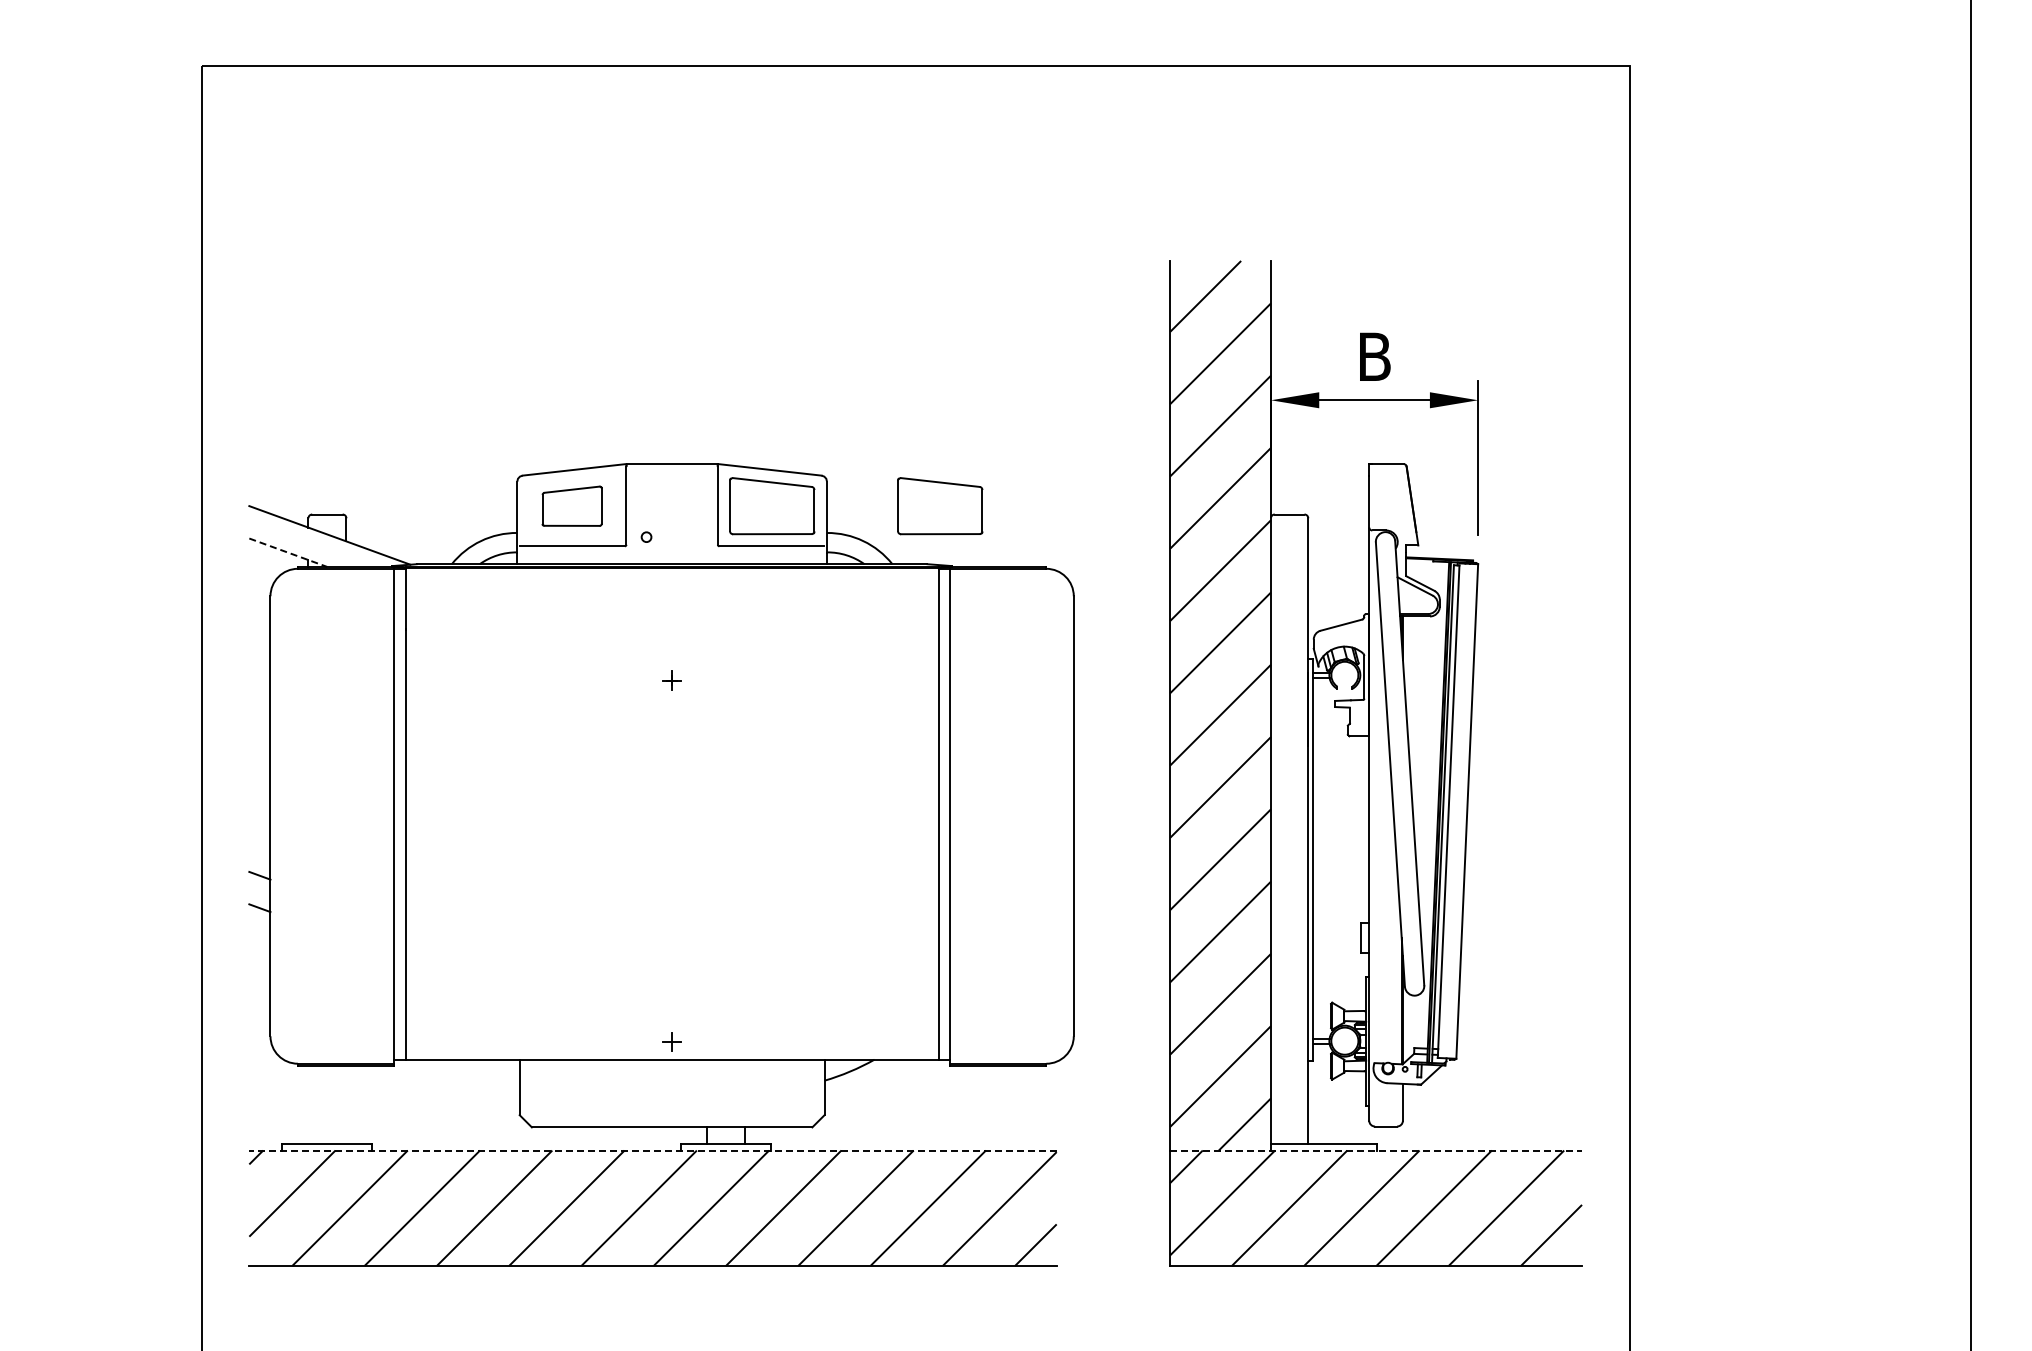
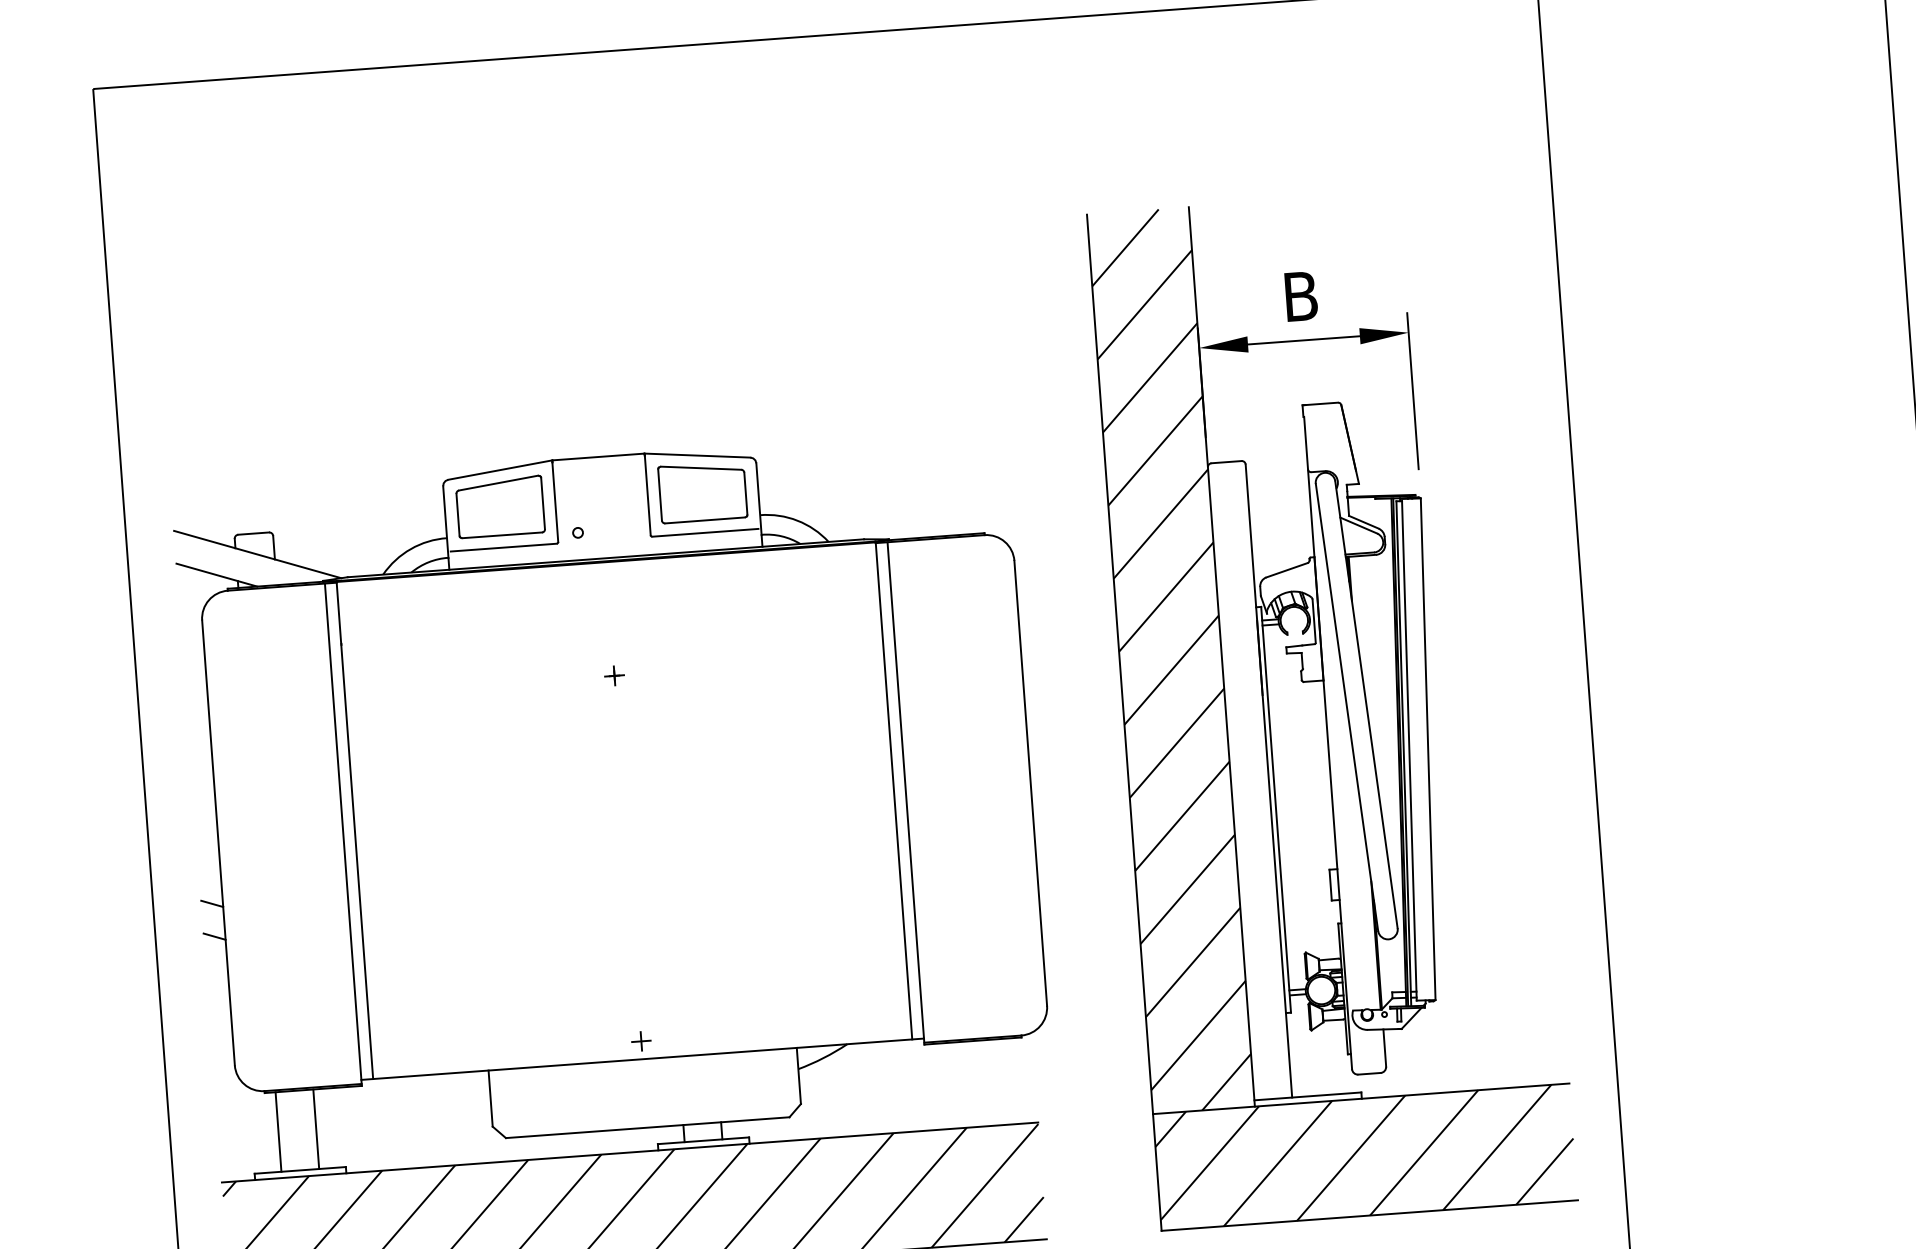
part: (572, 506) -> (500, 507), size x1.43
part: (940, 506) -> (872, 479), removed
line: (288, 552) -> (217, 574), dashed -> solid
line: (308, 1104) -> (278, 1131), added
line: (345, 1104) -> (315, 1128), added
line: (653, 1150) -> (630, 1152), dashed -> solid
line: (1376, 1150) -> (1361, 1098), dashed -> solid

